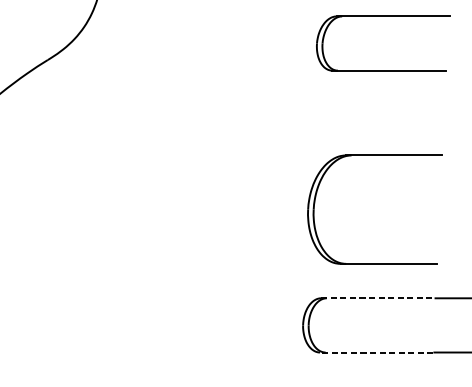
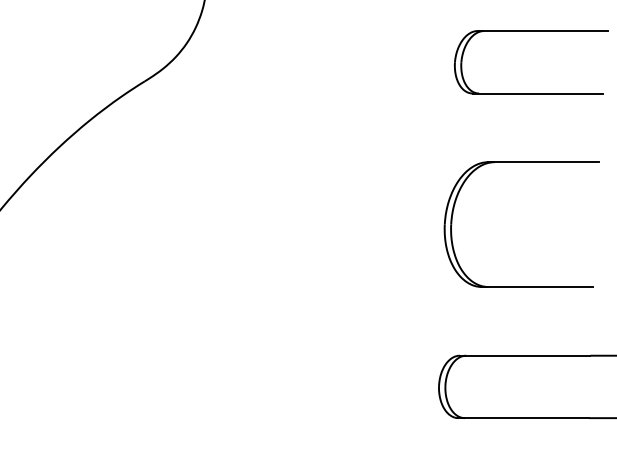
part: (374, 155) -> (521, 162), moved
line: (378, 298) -> (525, 355), dashed -> solid
line: (376, 352) -> (523, 418), dashed -> solid

